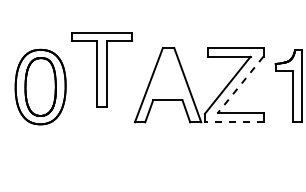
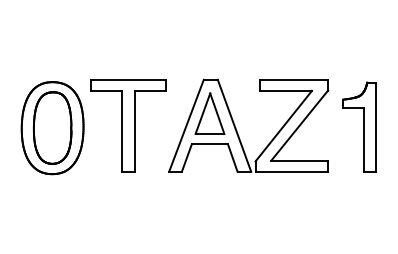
part: (102, 69) -> (128, 125), moved
part: (167, 75) -> (209, 113), added
line: (240, 85) -> (299, 126), dashed -> solid
line: (233, 122) -> (291, 171), dashed -> solid

